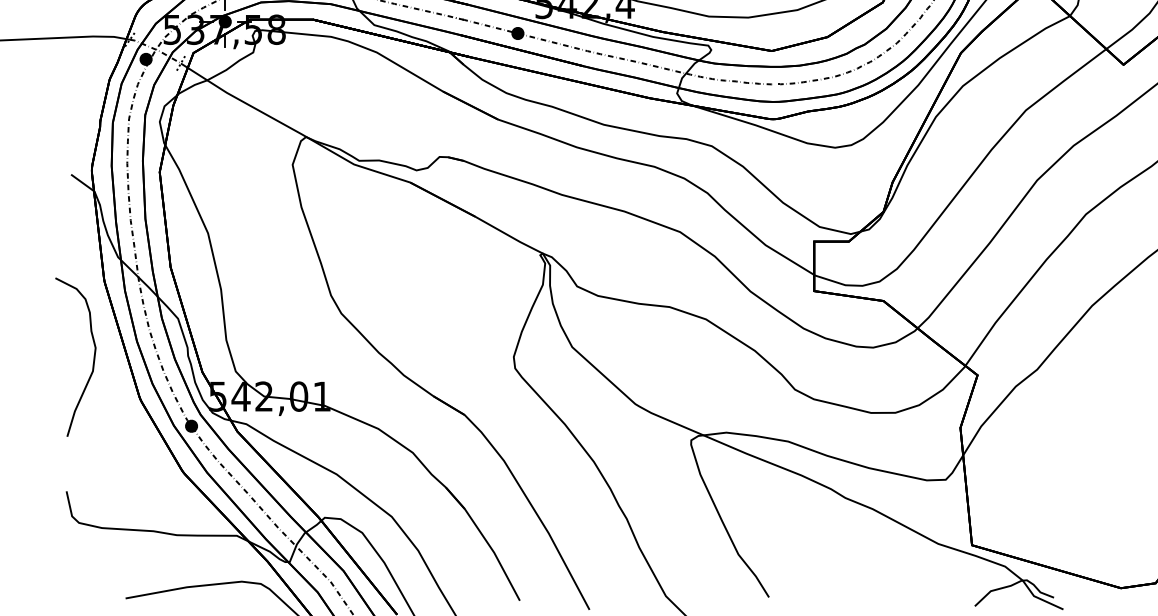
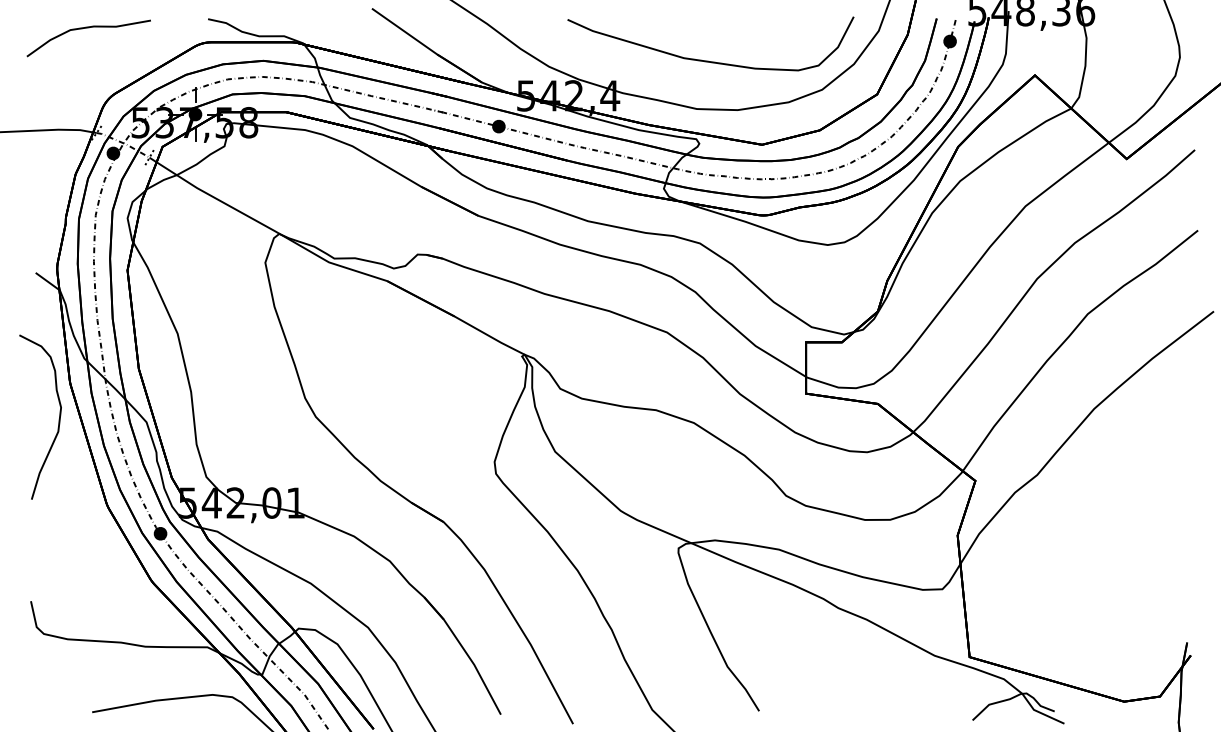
curve: (93, 359) -> (58, 419), moved

